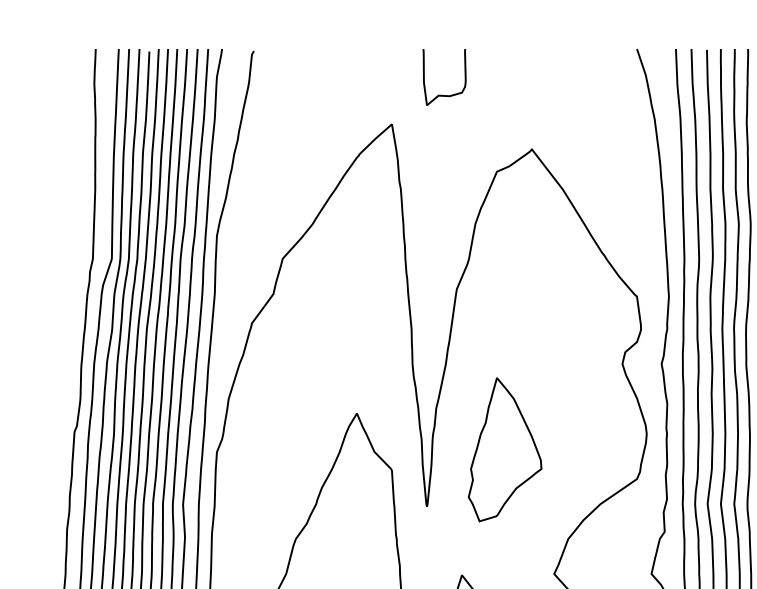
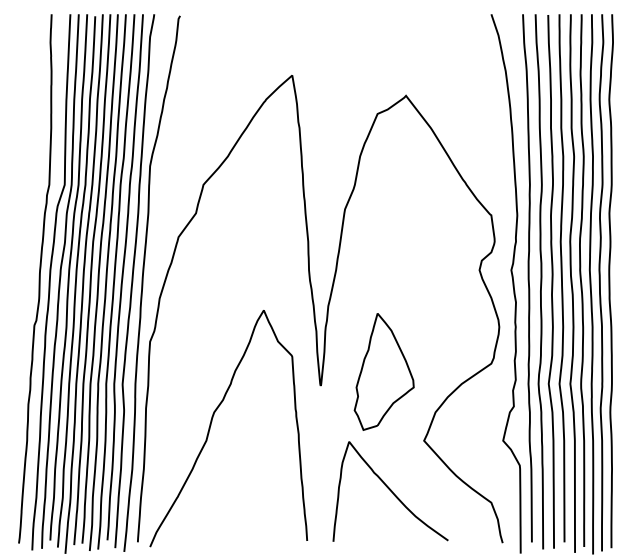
curve: (445, 94) -> (335, 51), removed
part: (504, 449) -> (383, 371), moved

